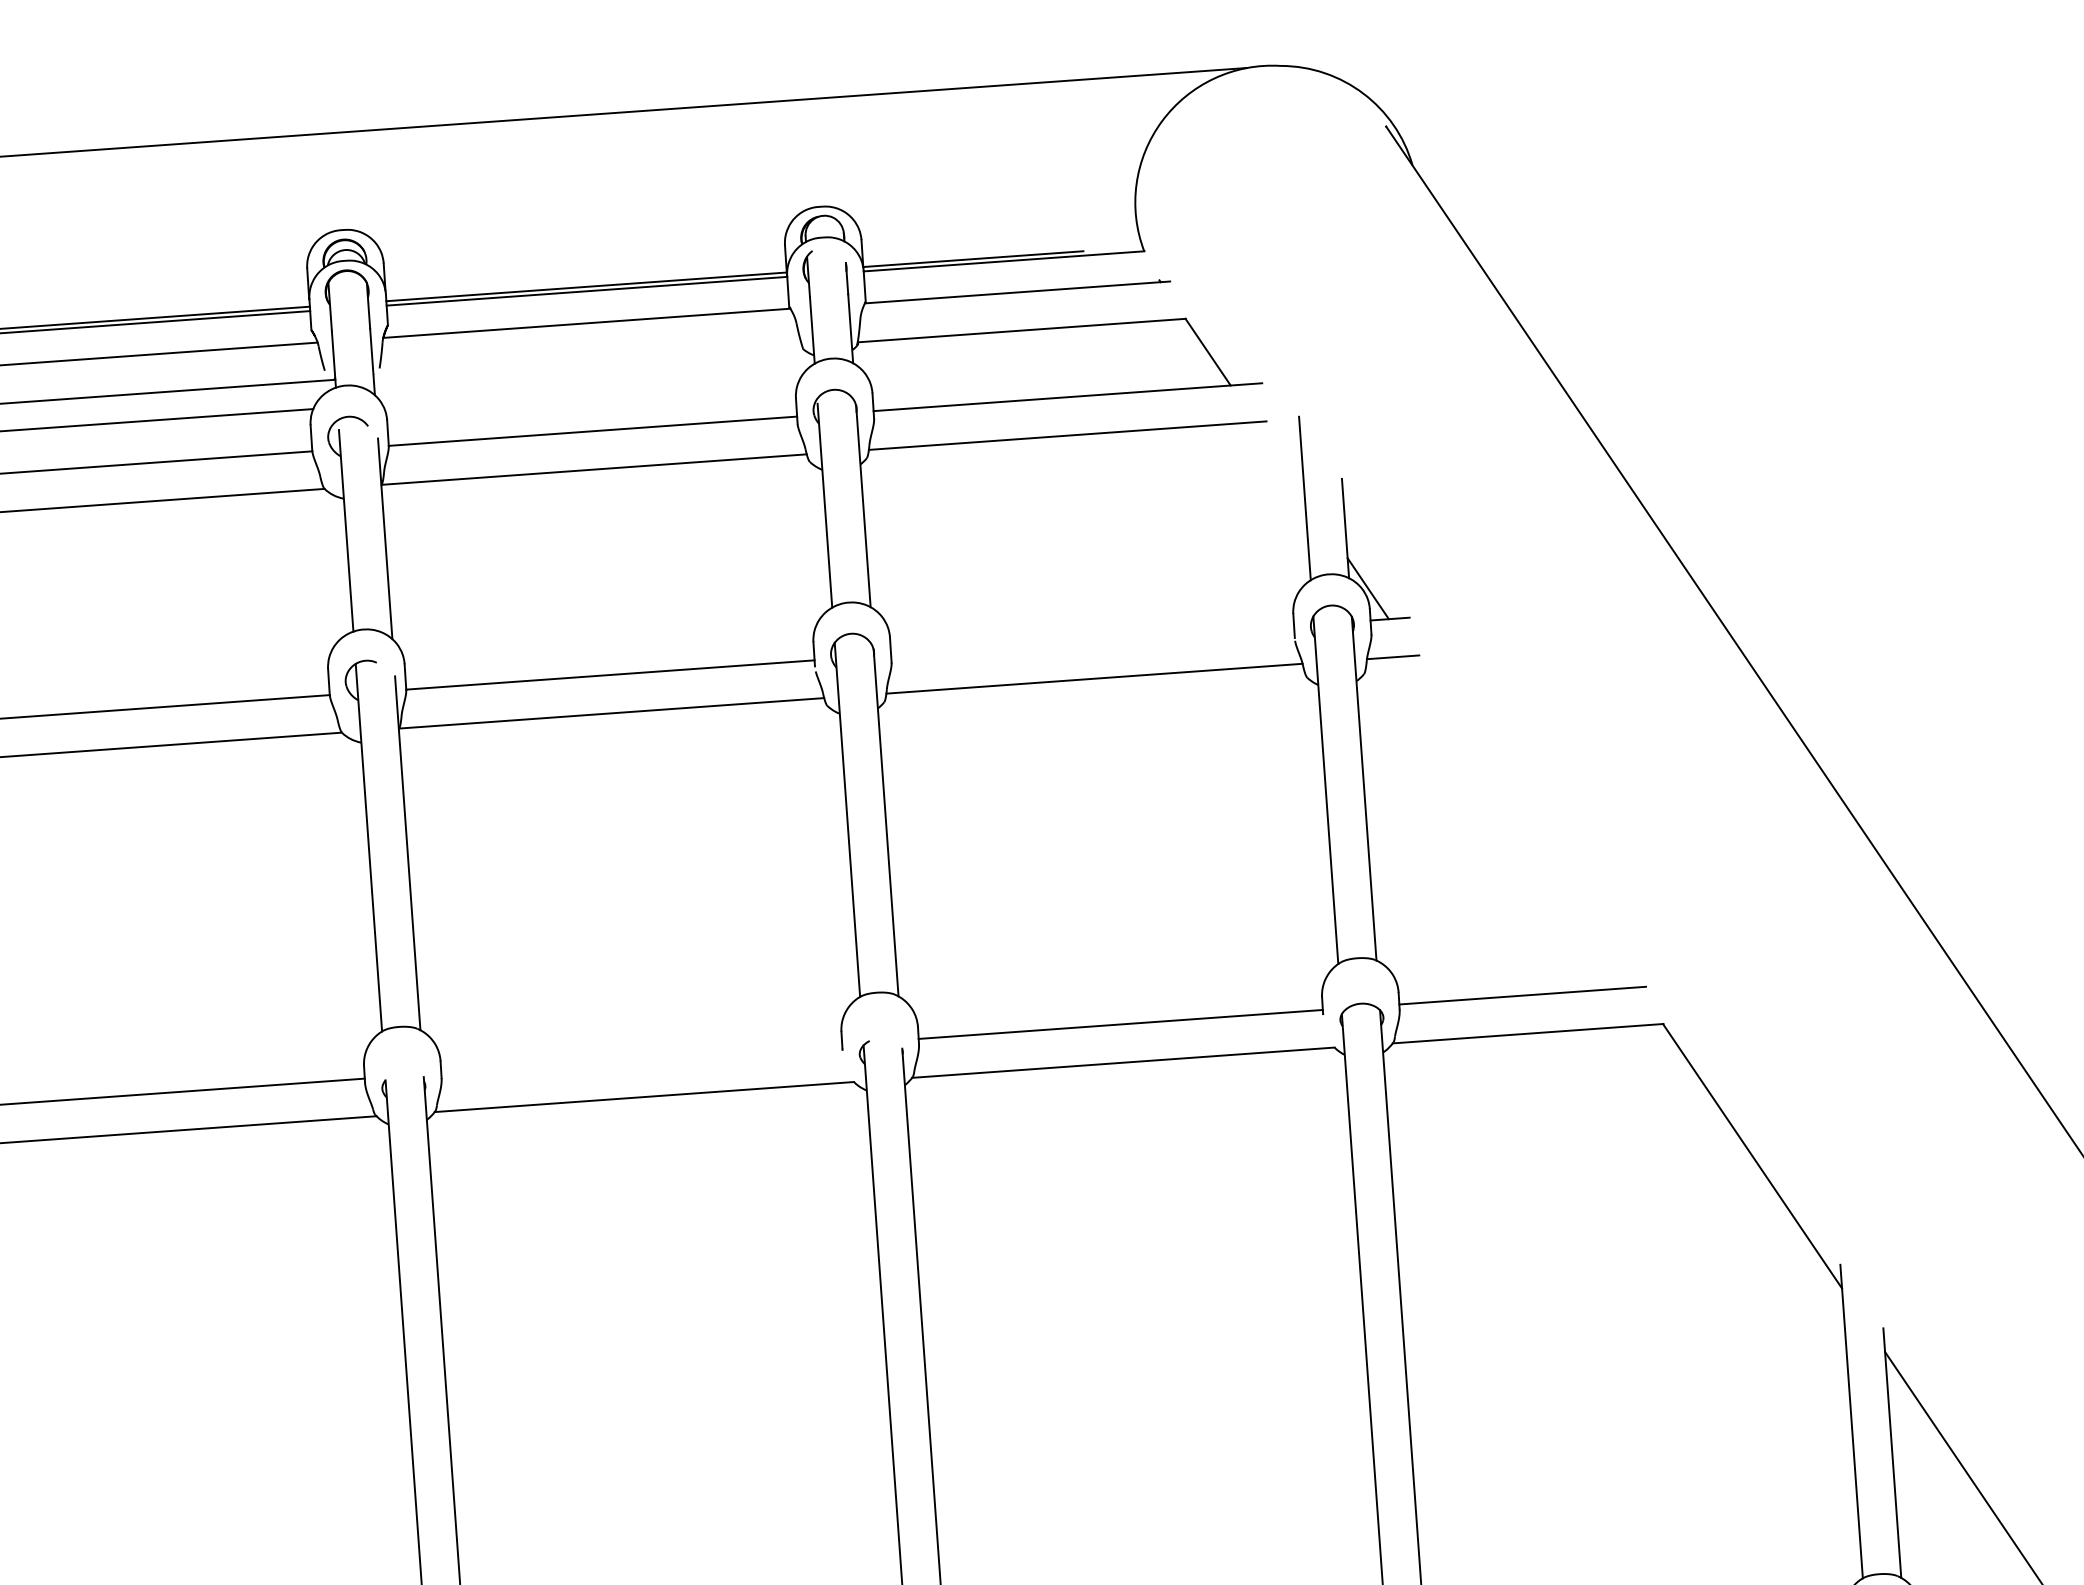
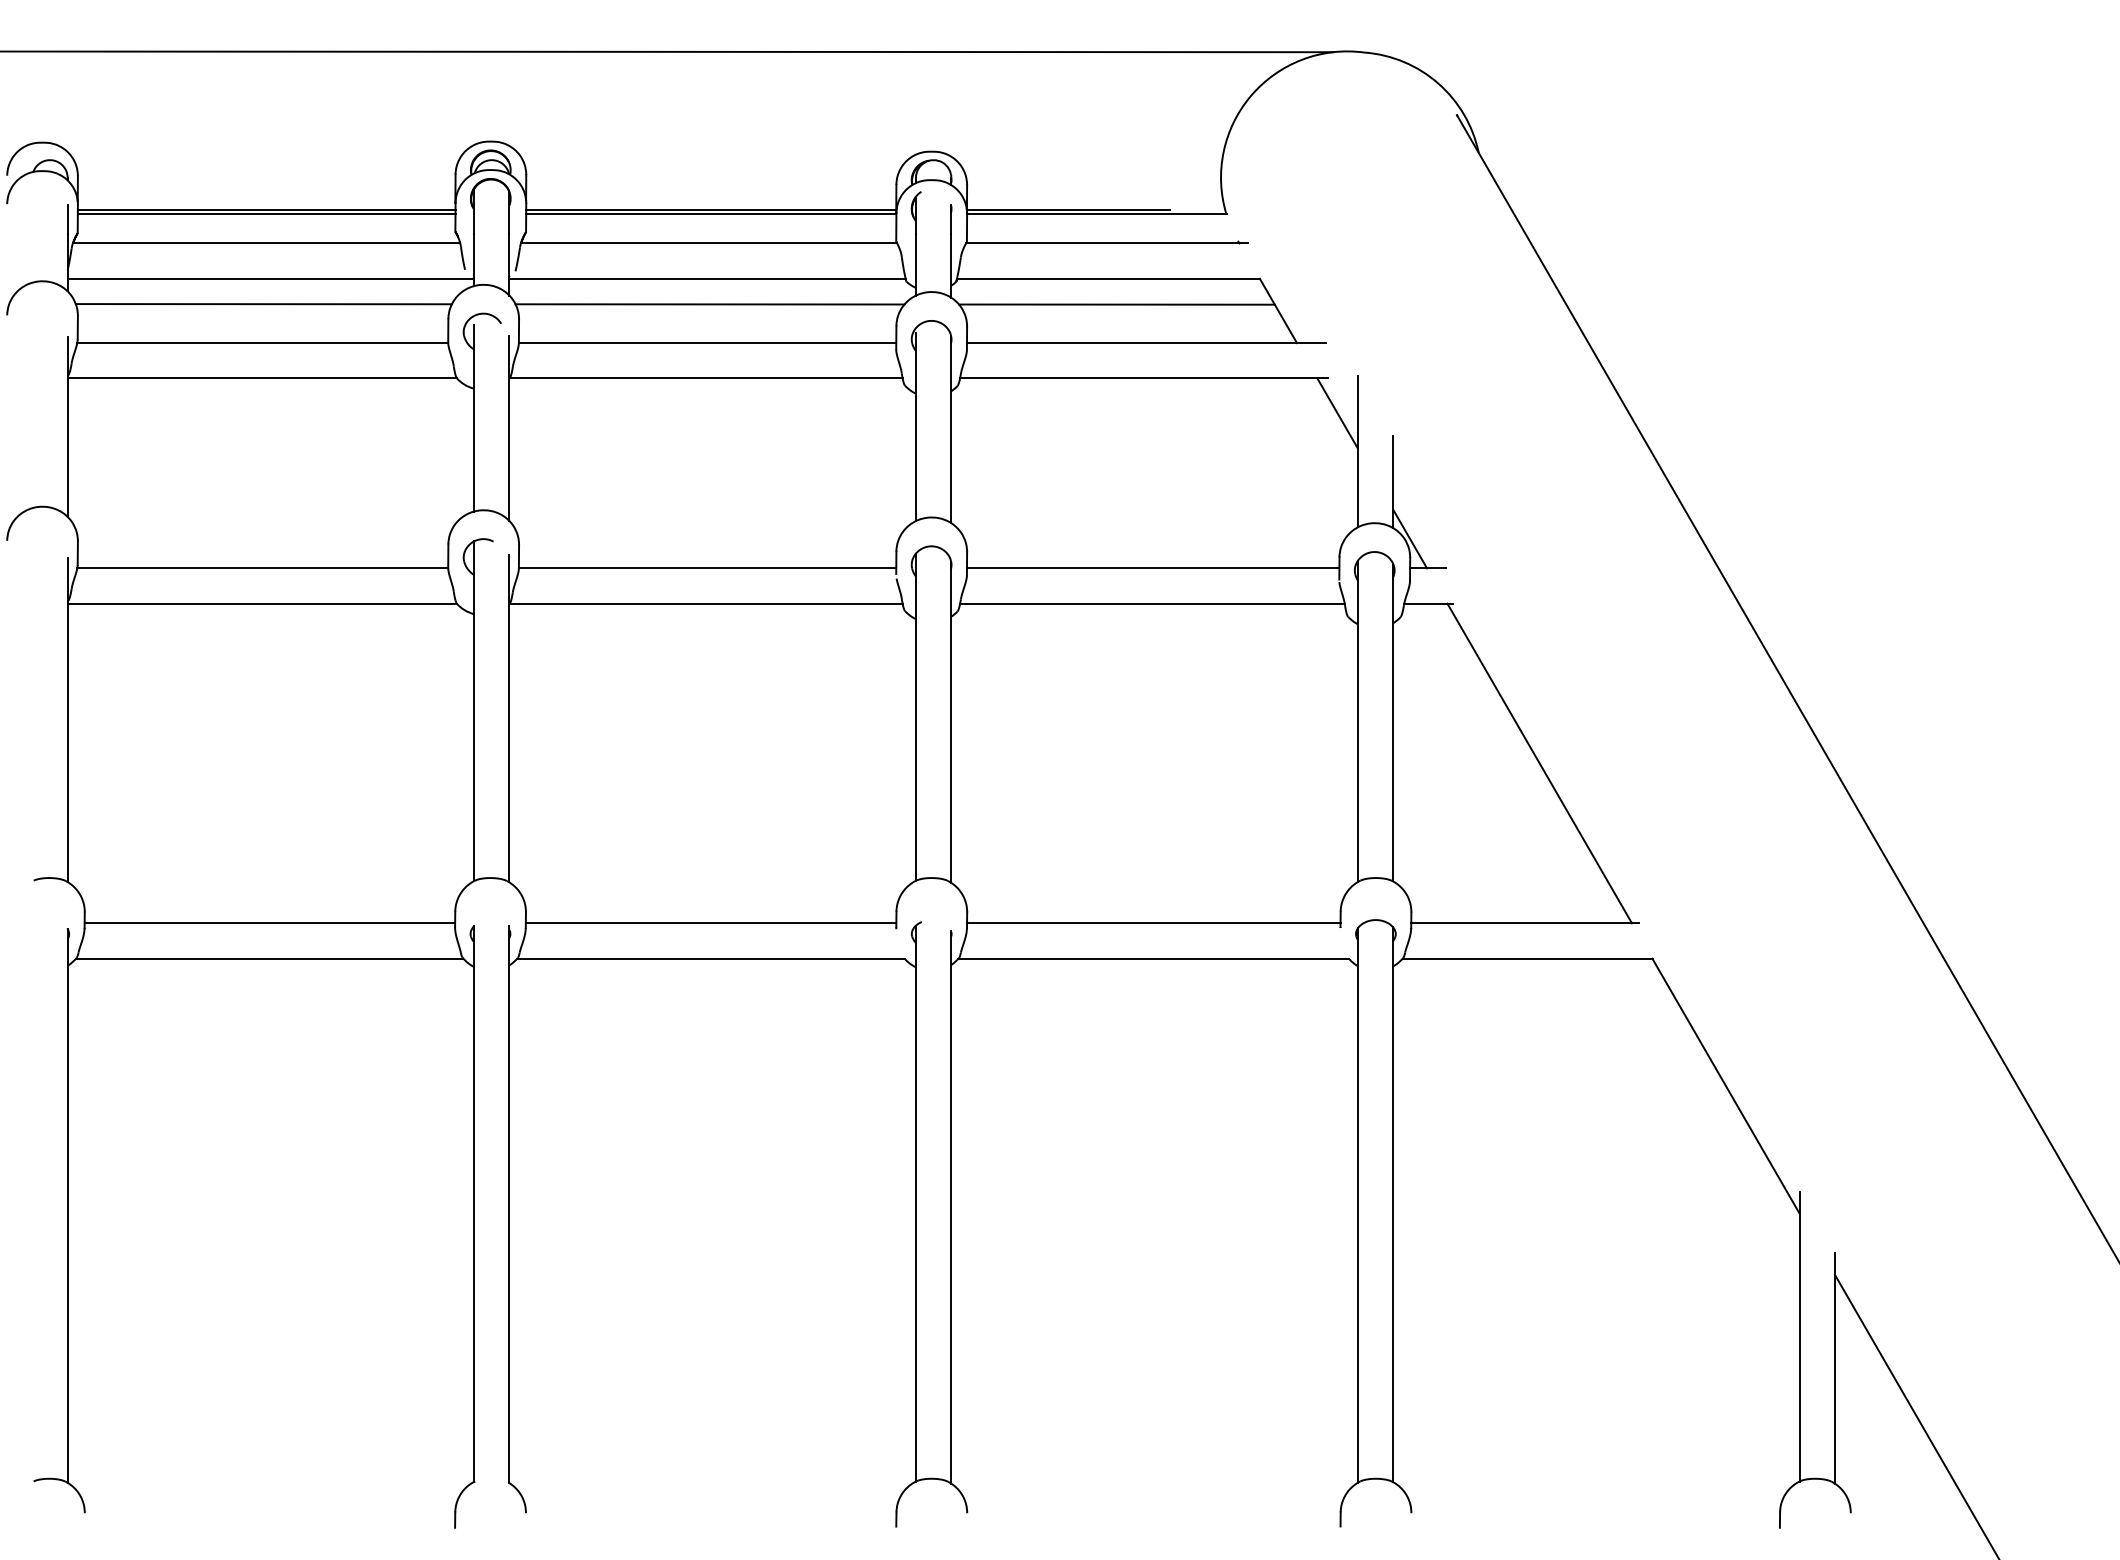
line: (1032, 357) -> (1116, 304), added
line: (587, 361) -> (707, 278), added
line: (592, 389) -> (709, 304), added
line: (1279, 458) -> (1337, 413), added
line: (1091, 640) -> (1152, 568), added
line: (1525, 821) -> (1539, 763), added
line: (641, 1059) -> (710, 923), added

